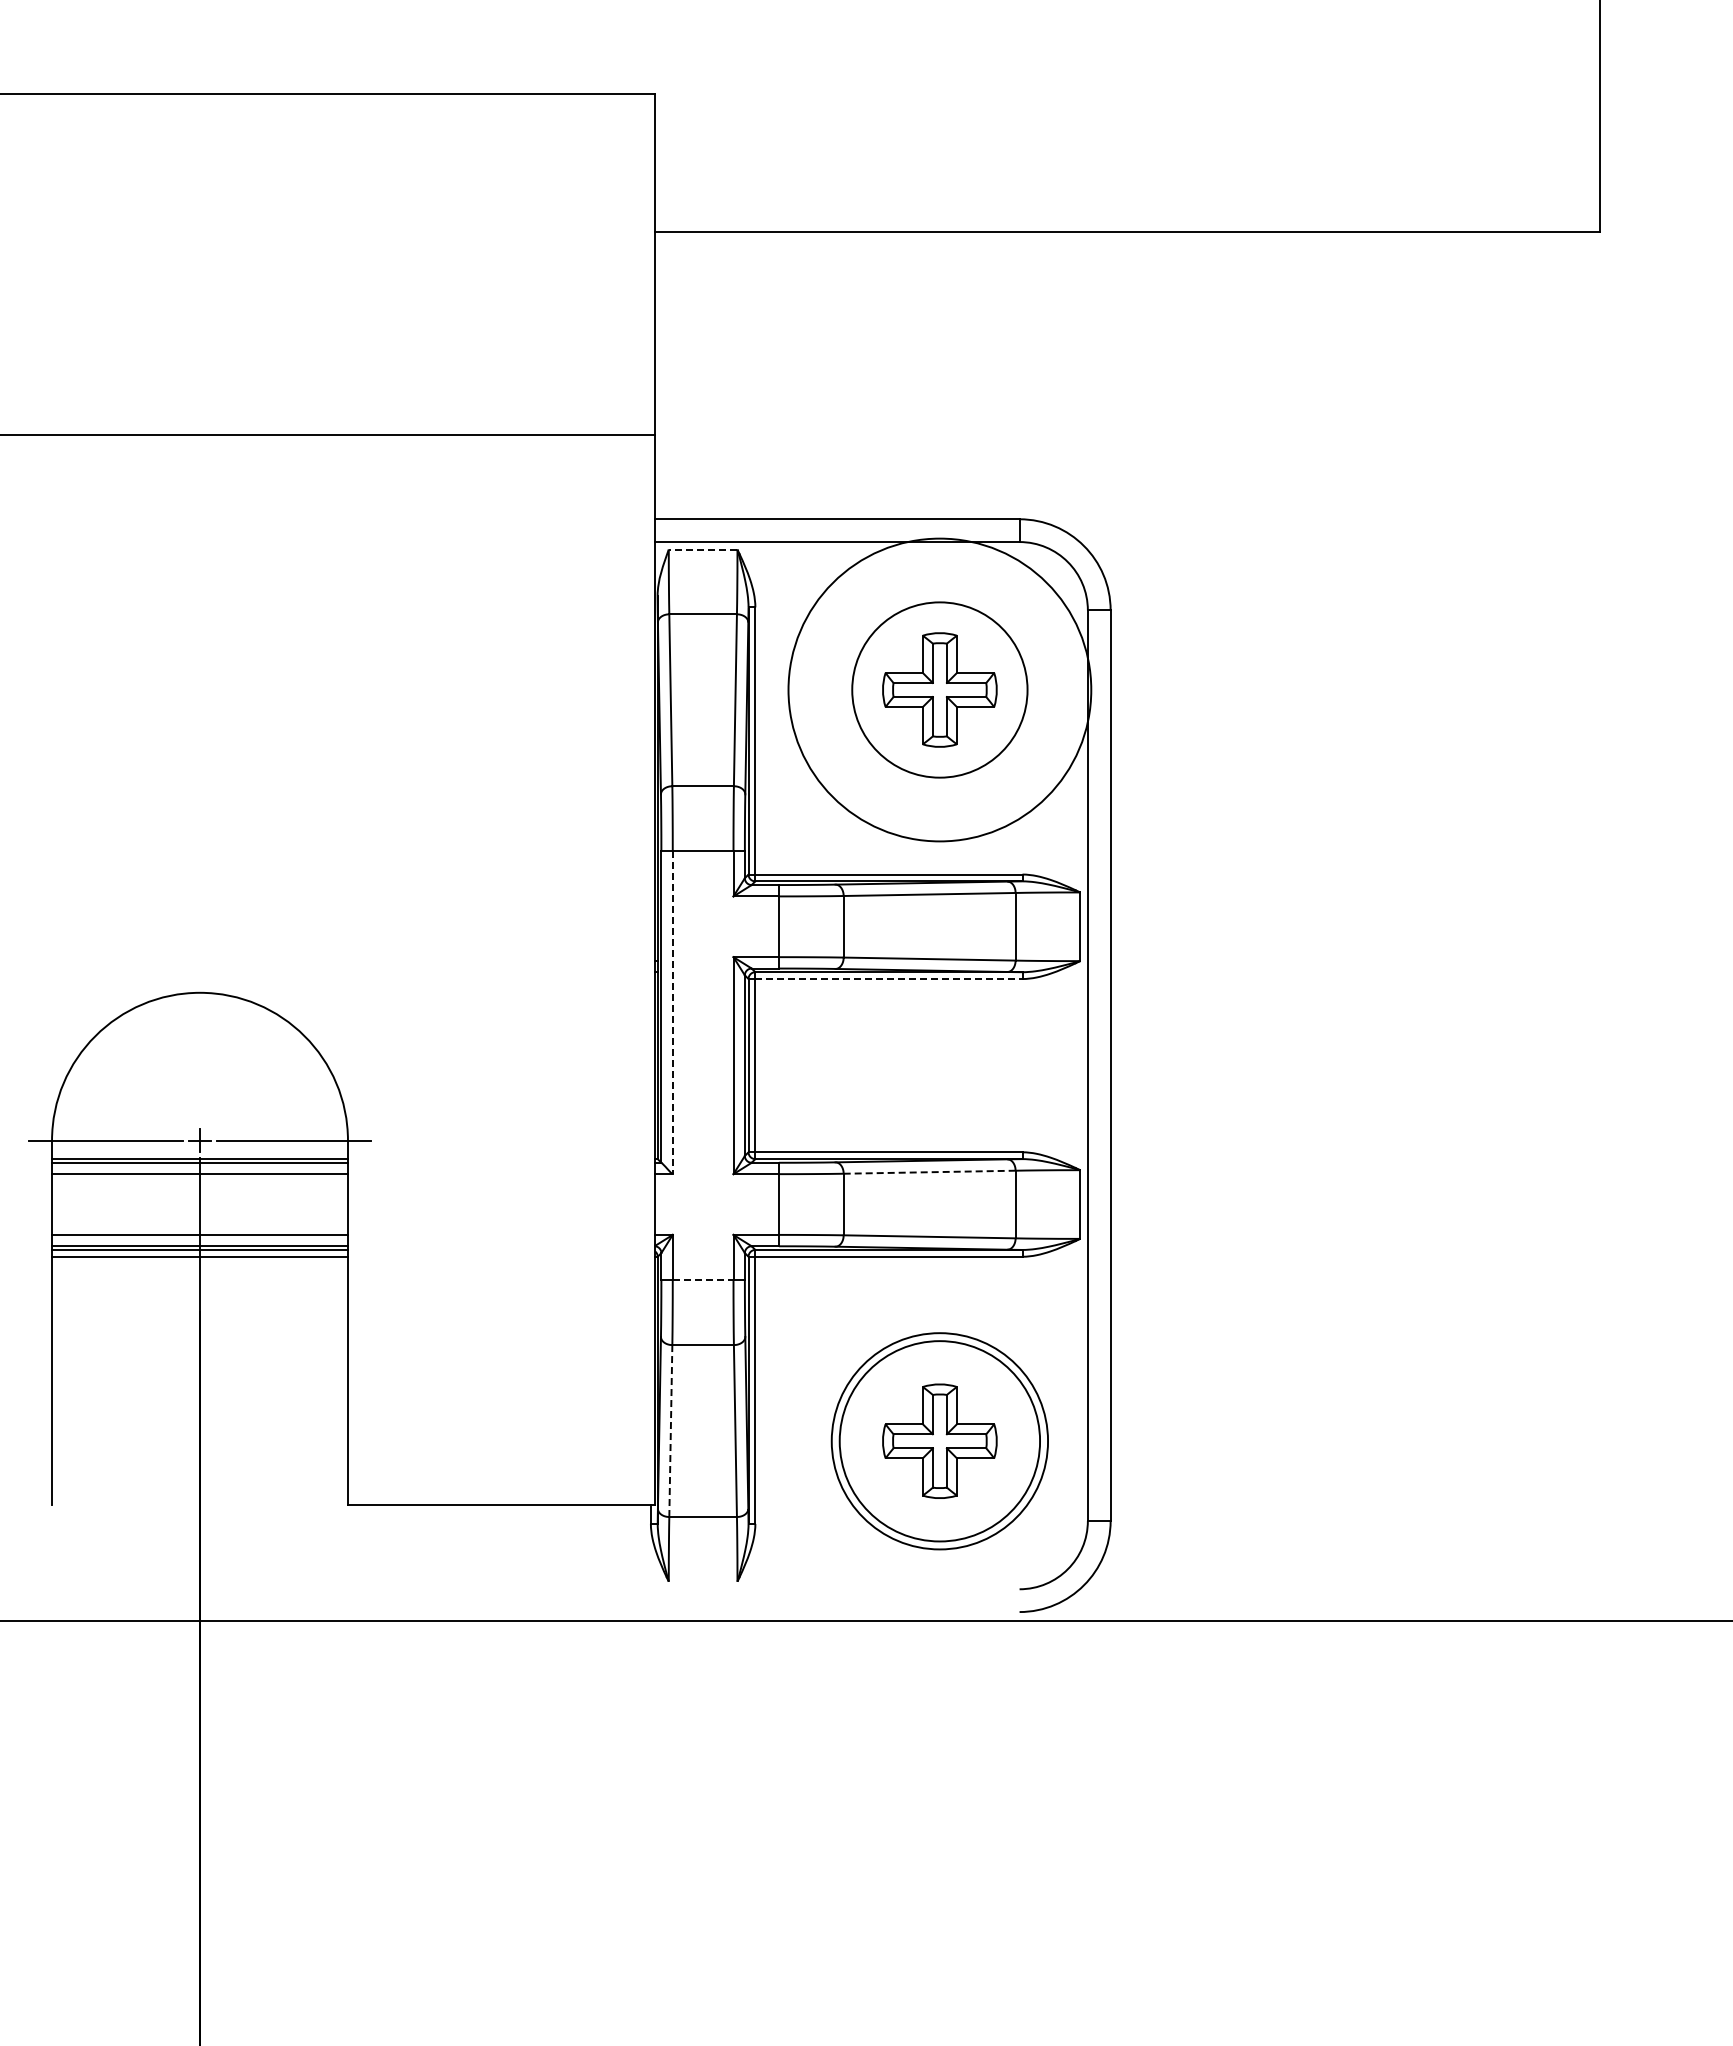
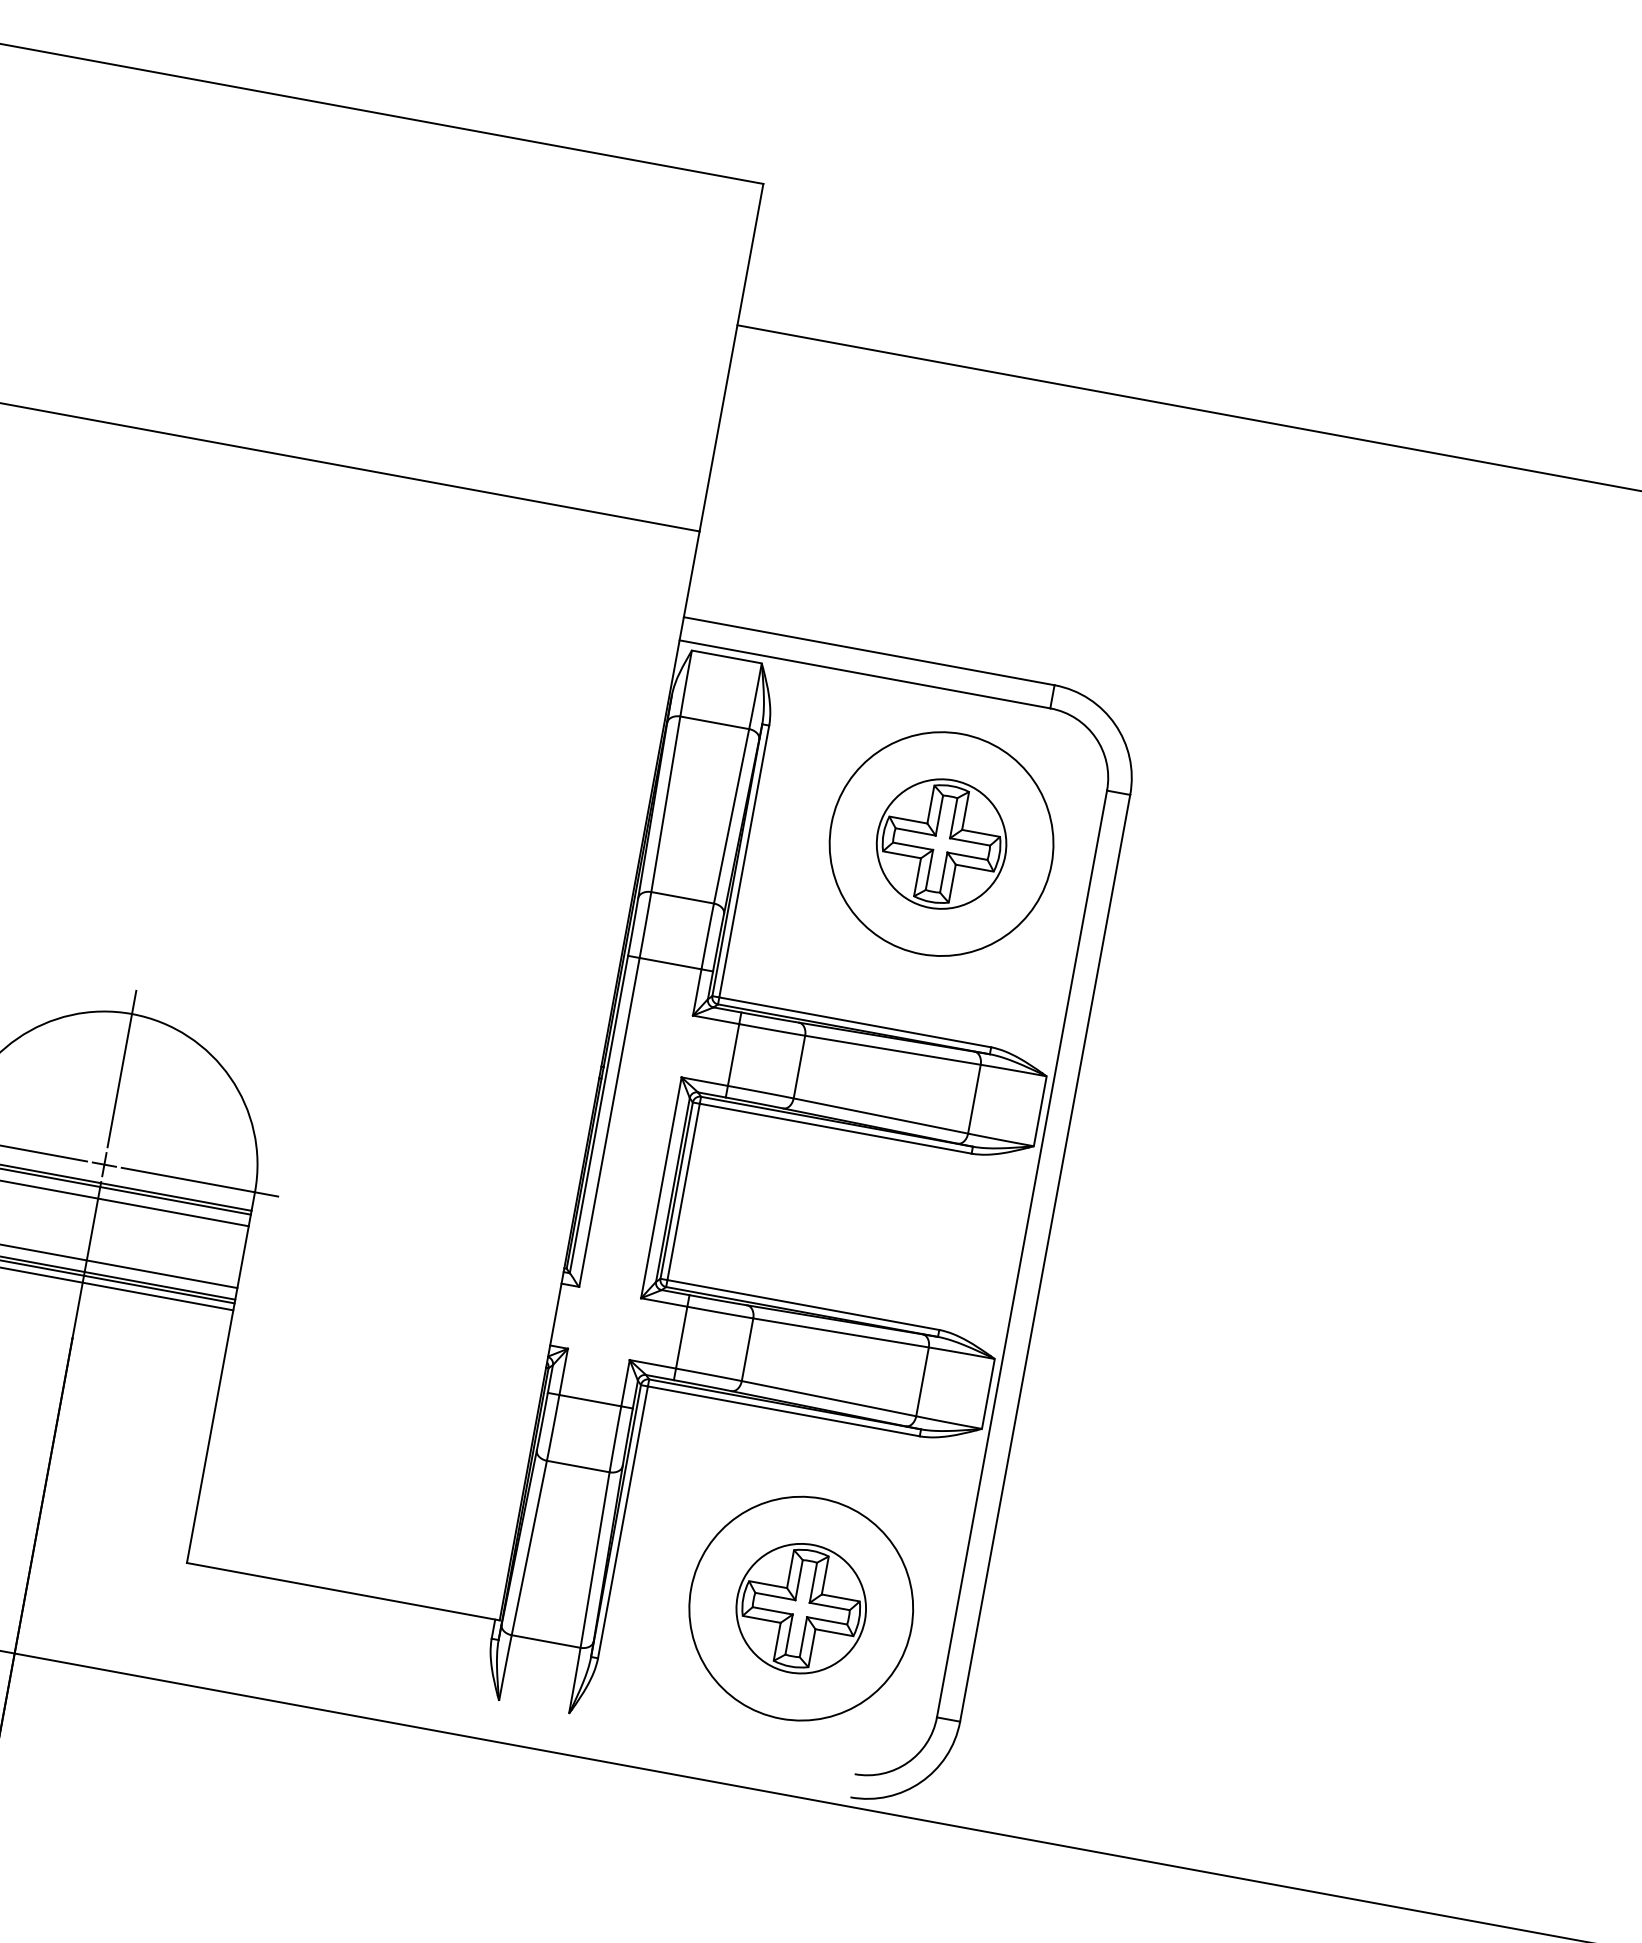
line: (702, 549) -> (726, 656), dashed -> solid
circle: (939, 689) -> (941, 843), size x0.71
circle: (939, 689) -> (941, 843), size x0.71
line: (888, 979) -> (835, 1129), dashed -> solid
line: (672, 1012) -> (609, 1122), dashed -> solid
line: (200, 1046) -> (122, 1068), added
line: (929, 1172) -> (840, 1333), dashed -> solid
line: (703, 1280) -> (590, 1400), dashed -> solid
line: (670, 1431) -> (528, 1548), dashed -> solid
circle: (939, 1440) -> (801, 1607), size x0.62

